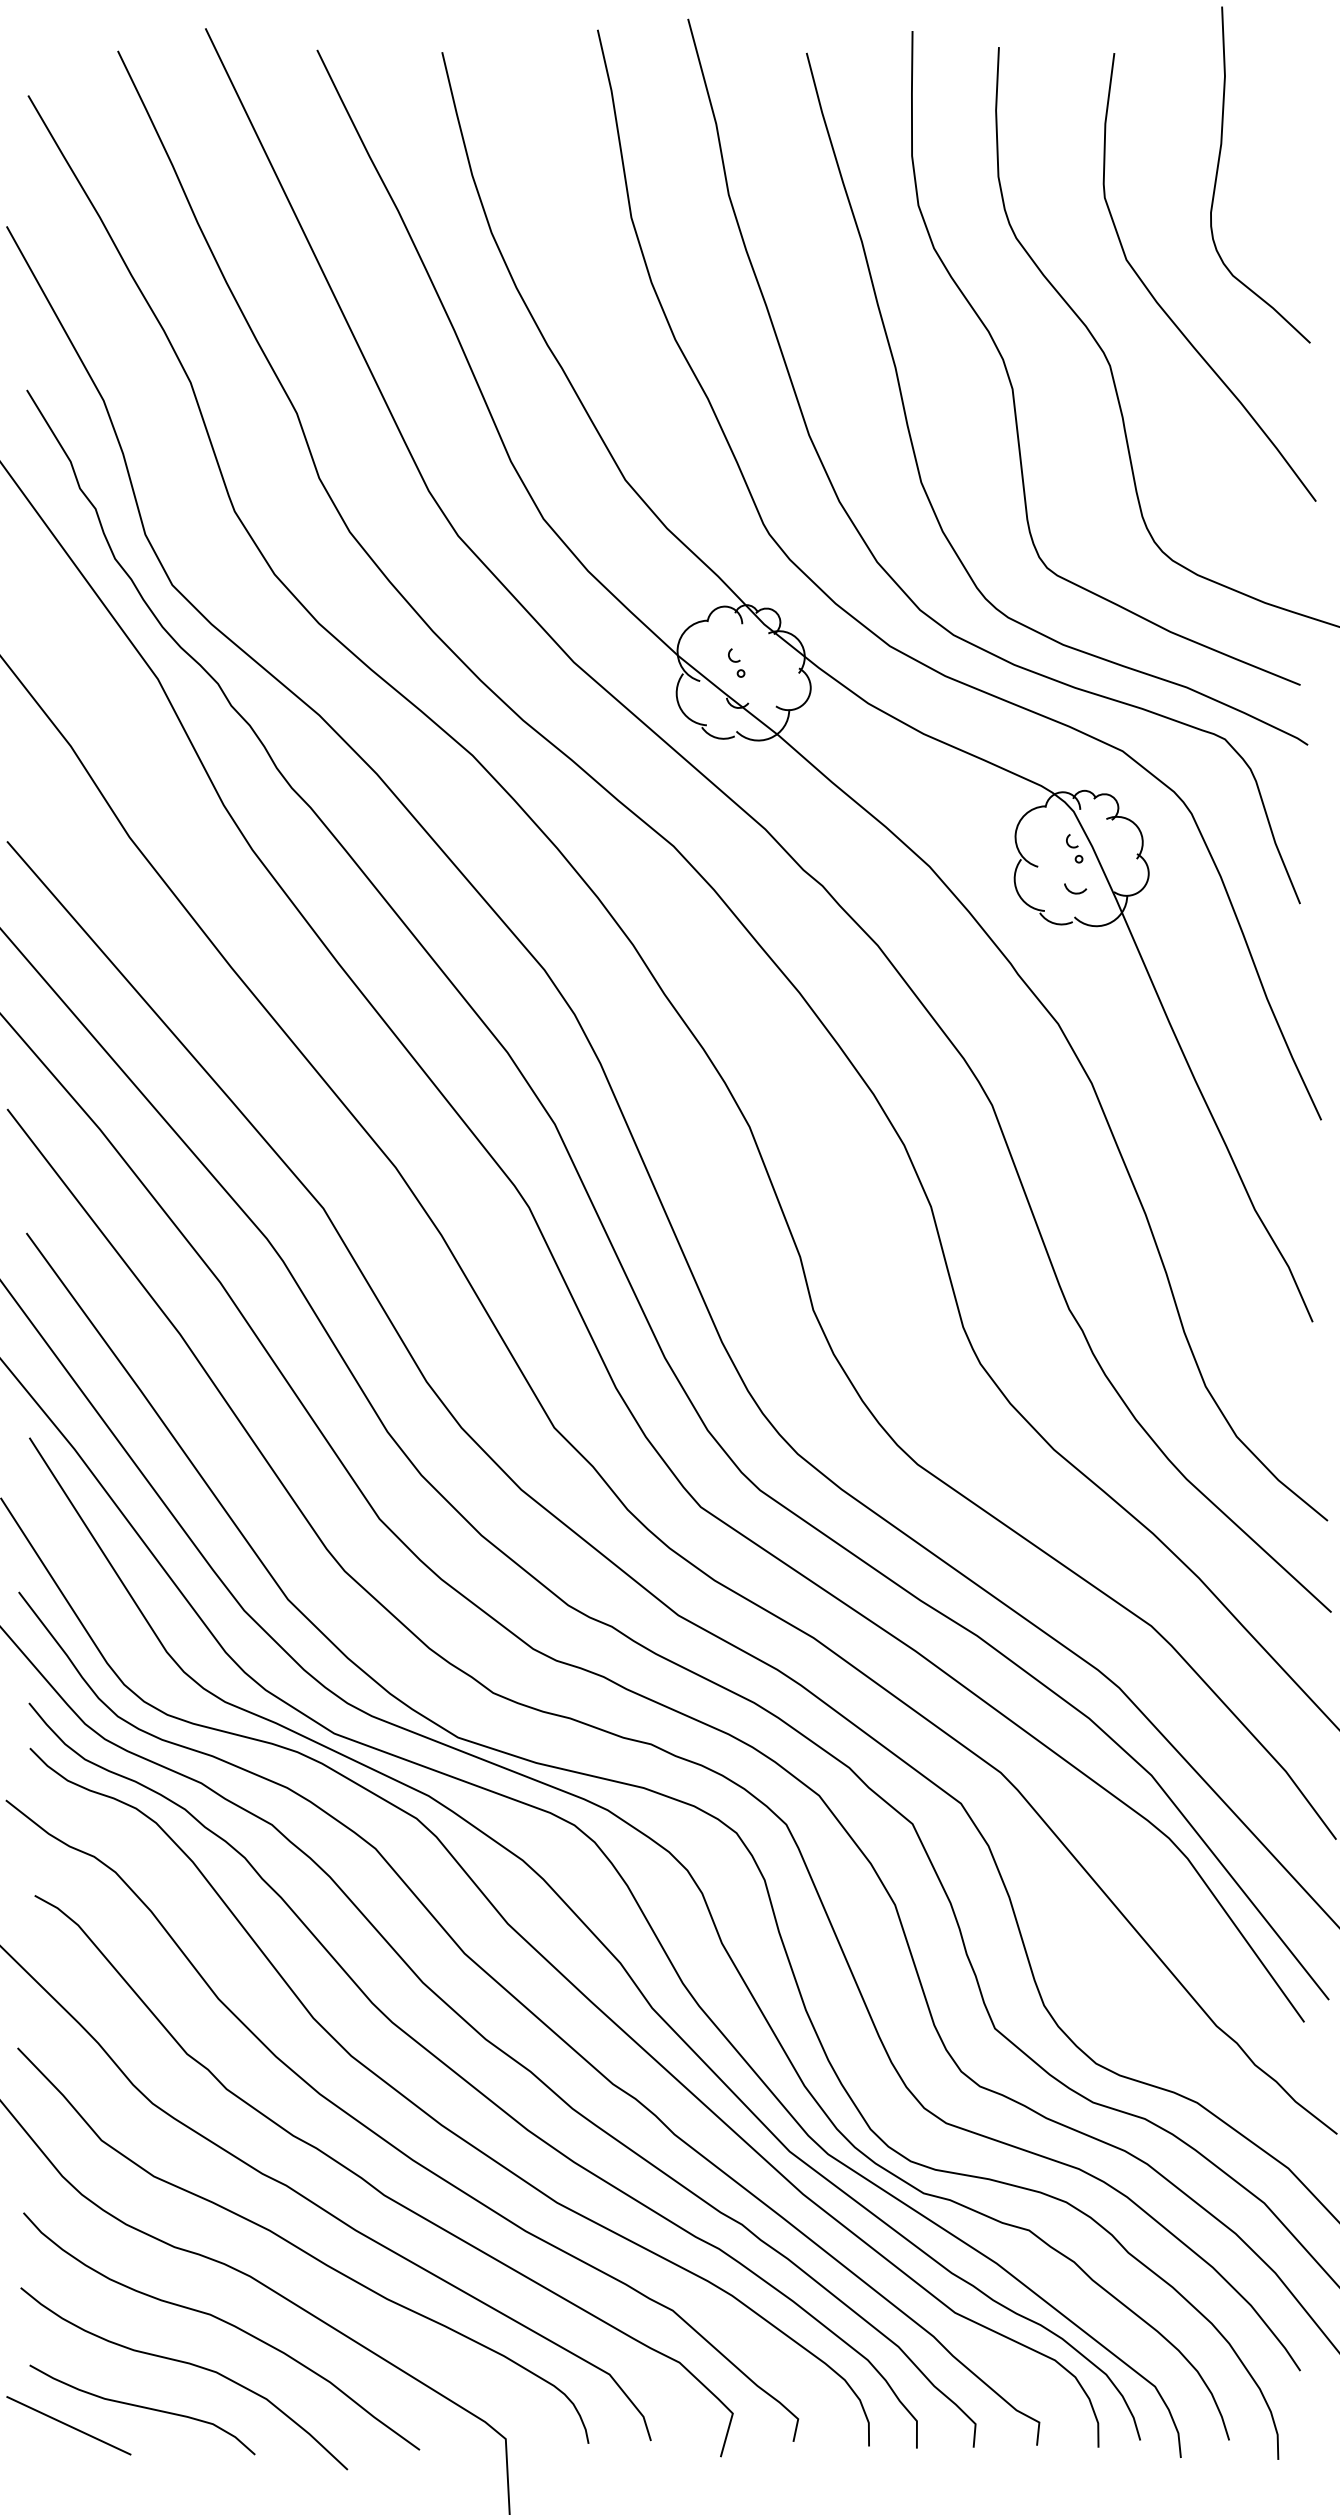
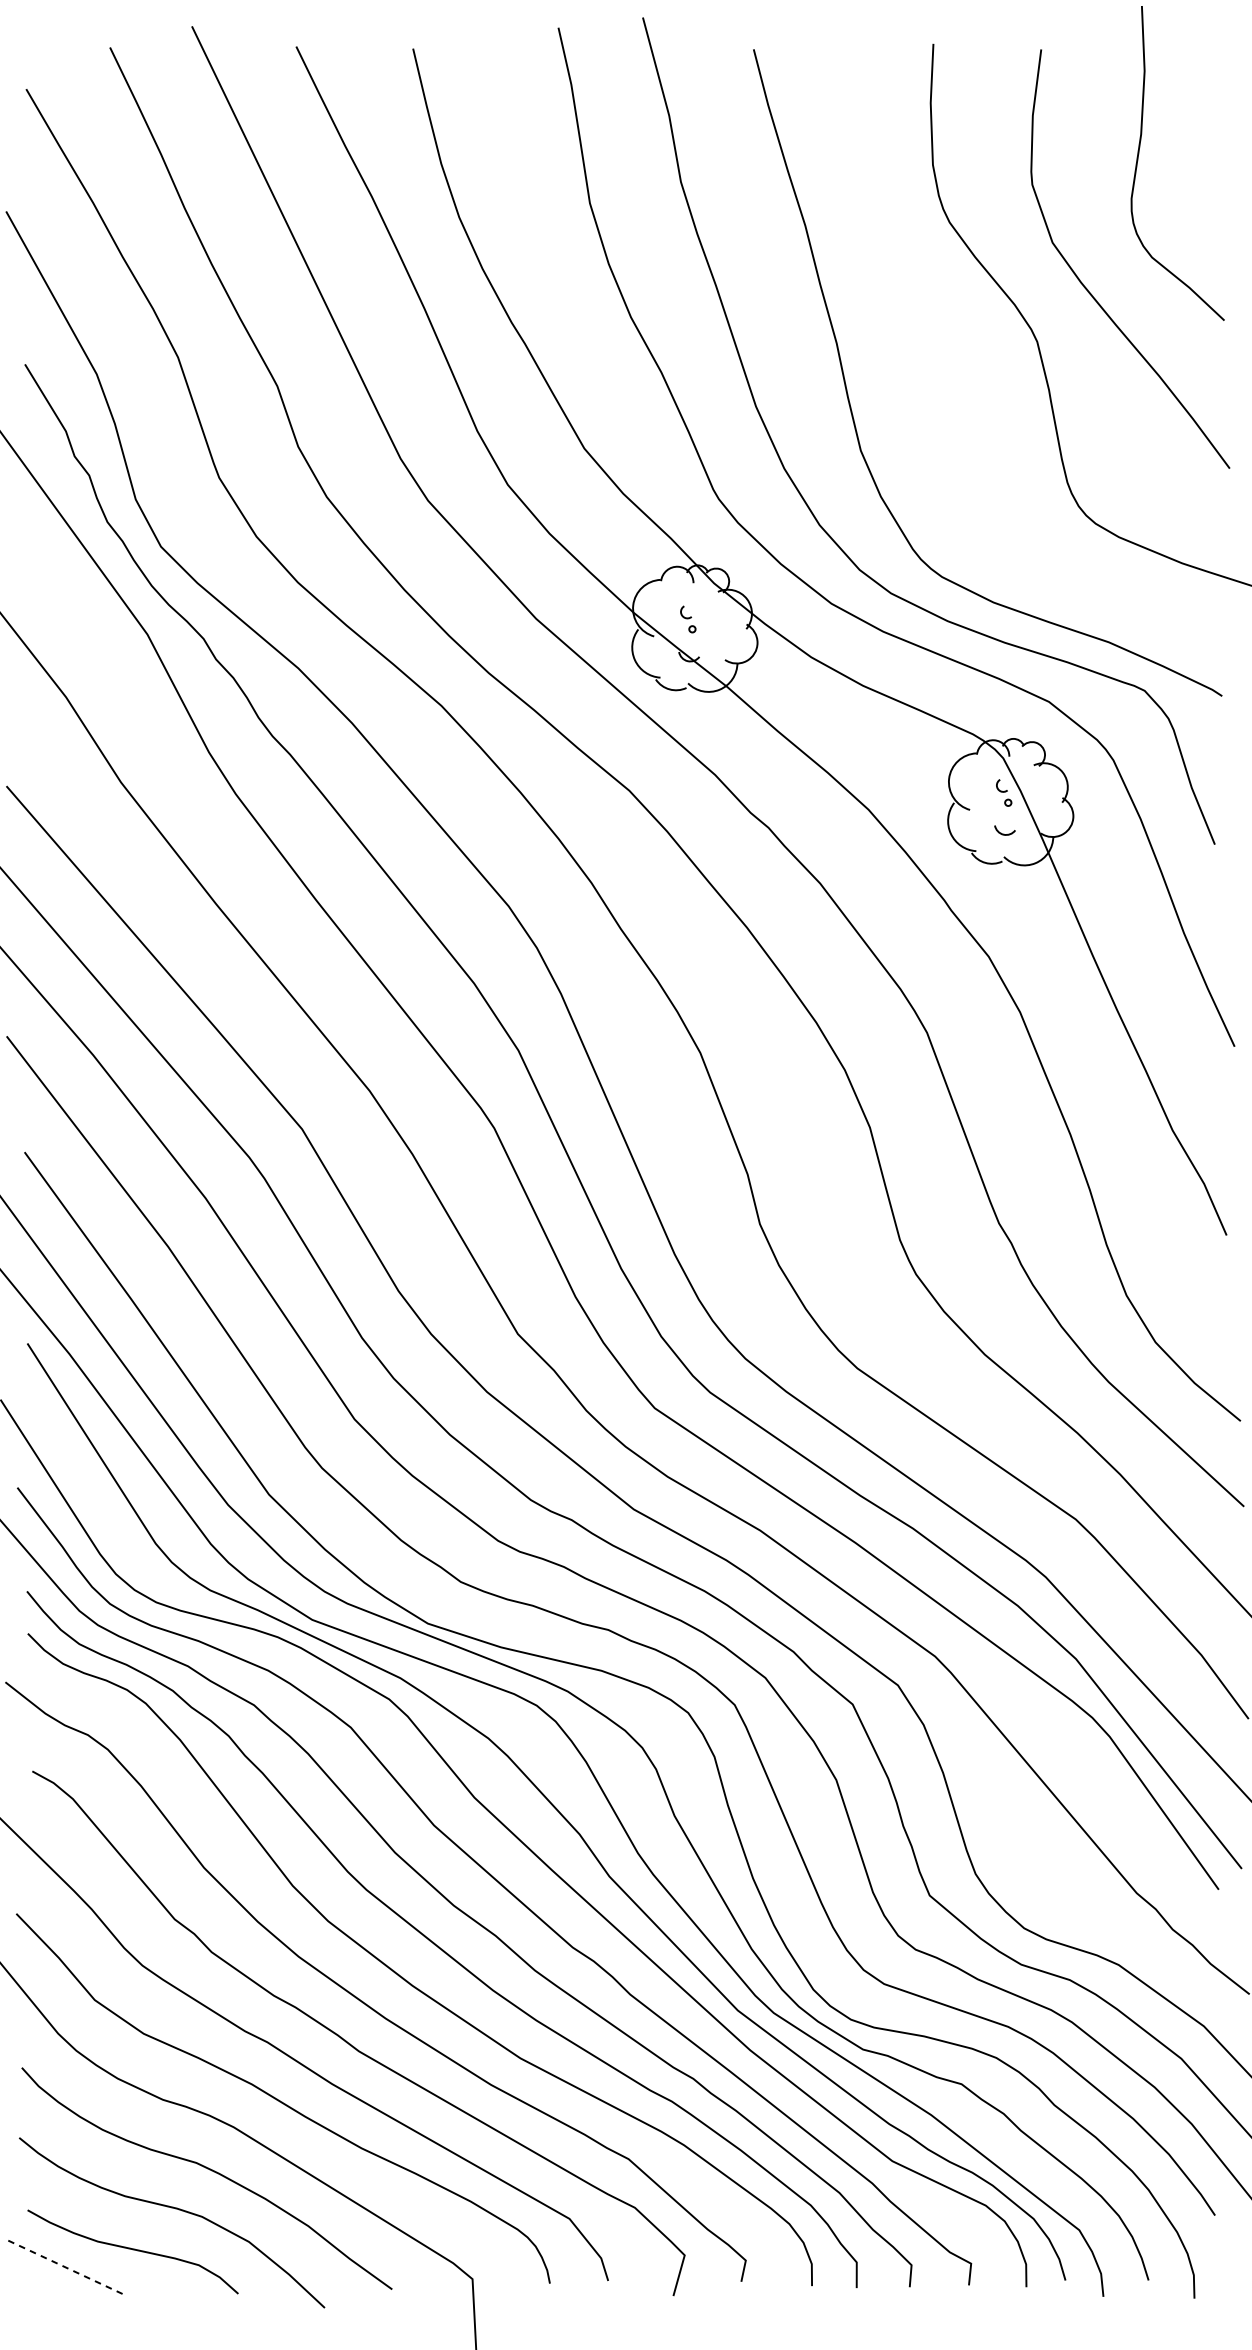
curve: (1013, 388) -> (947, 362), removed
line: (68, 2425) -> (63, 2266), solid -> dashed

